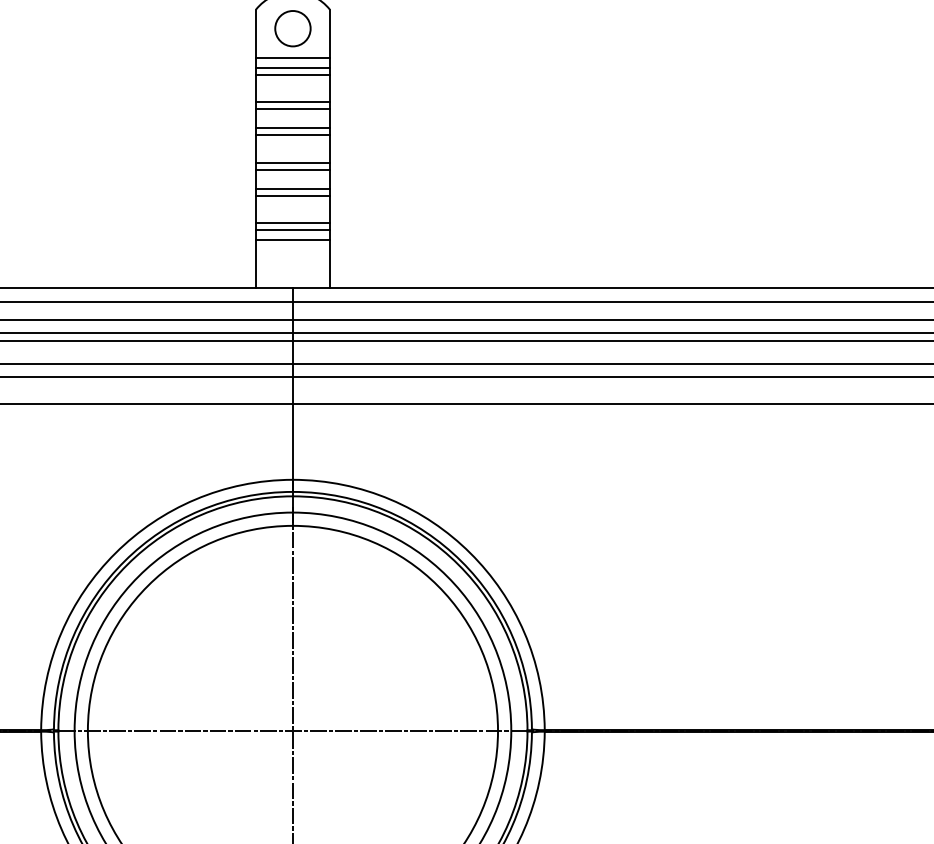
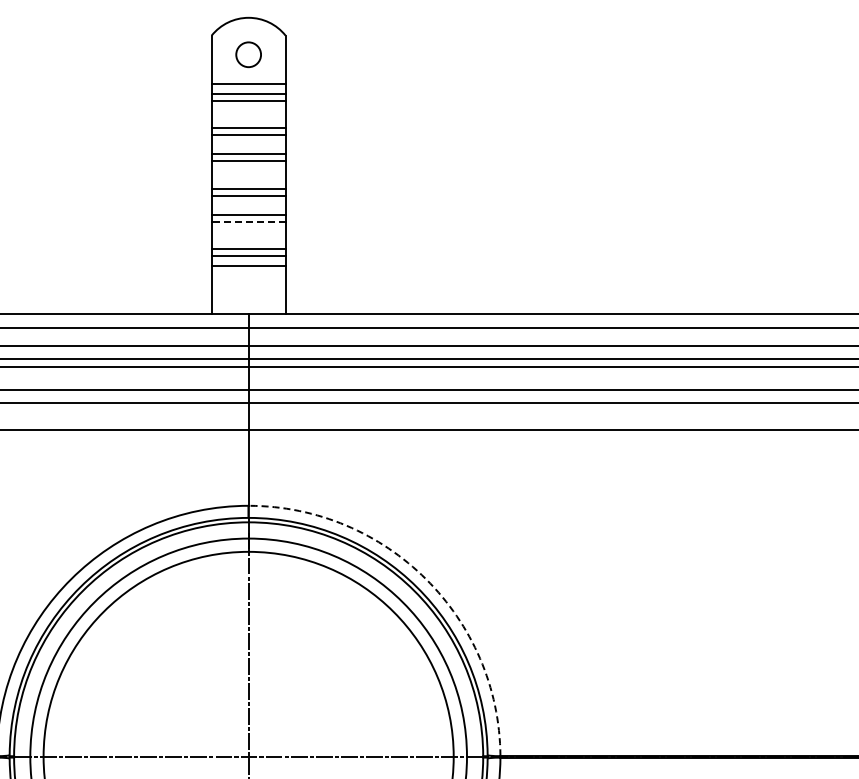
circle: (292, 28) -> (248, 54), size x0.7
line: (292, 195) -> (248, 221), solid -> dashed
arc: (470, 553) -> (426, 579), solid -> dashed

